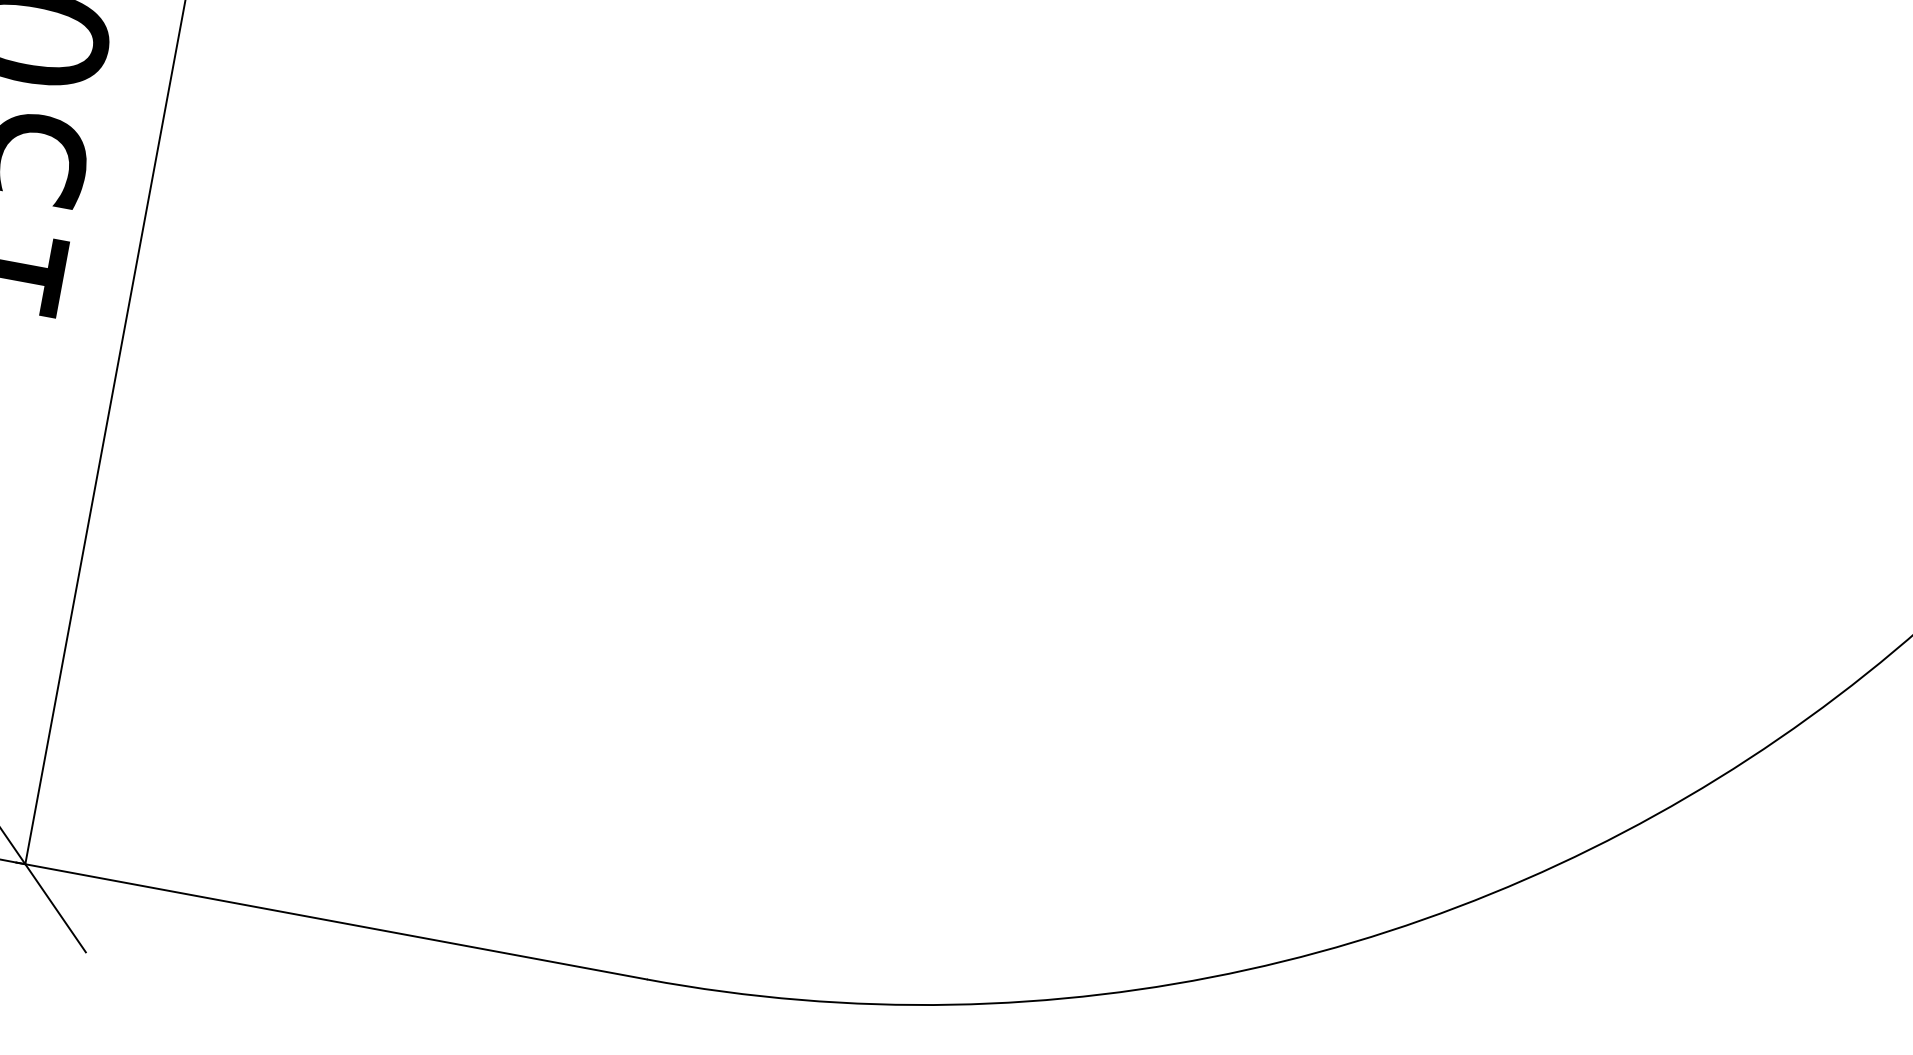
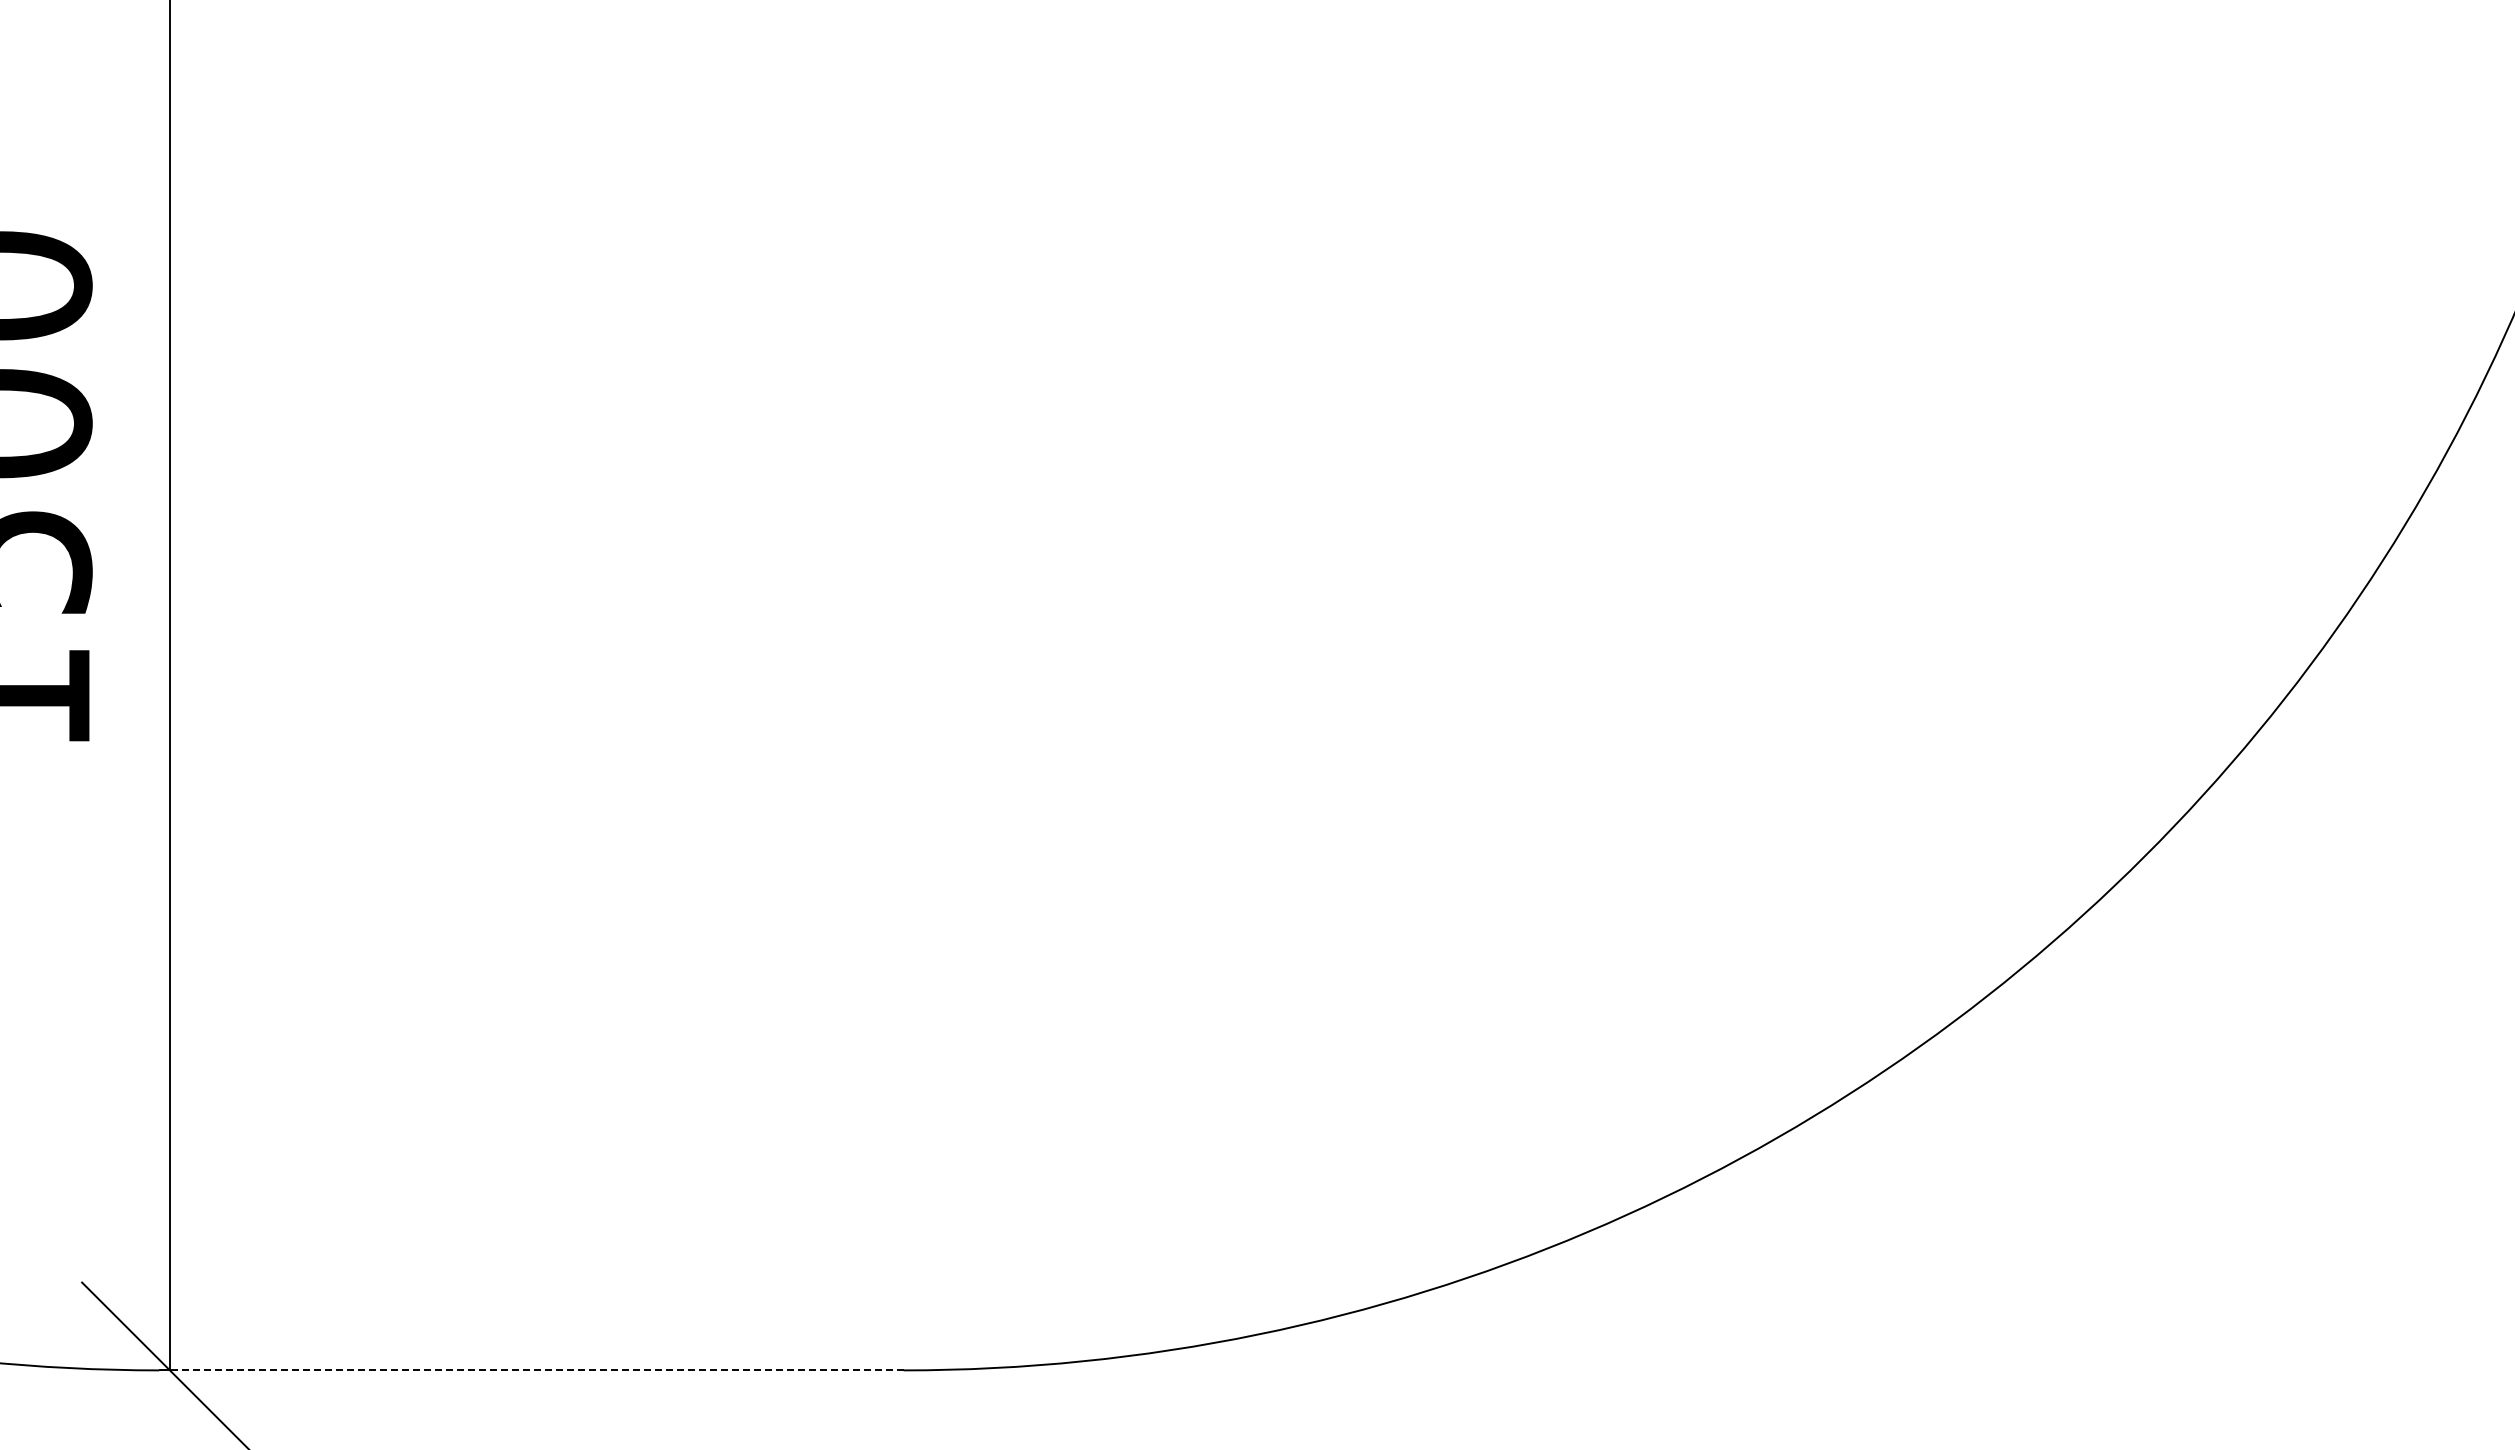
line: (331, 921) -> (531, 1370), solid -> dashed

